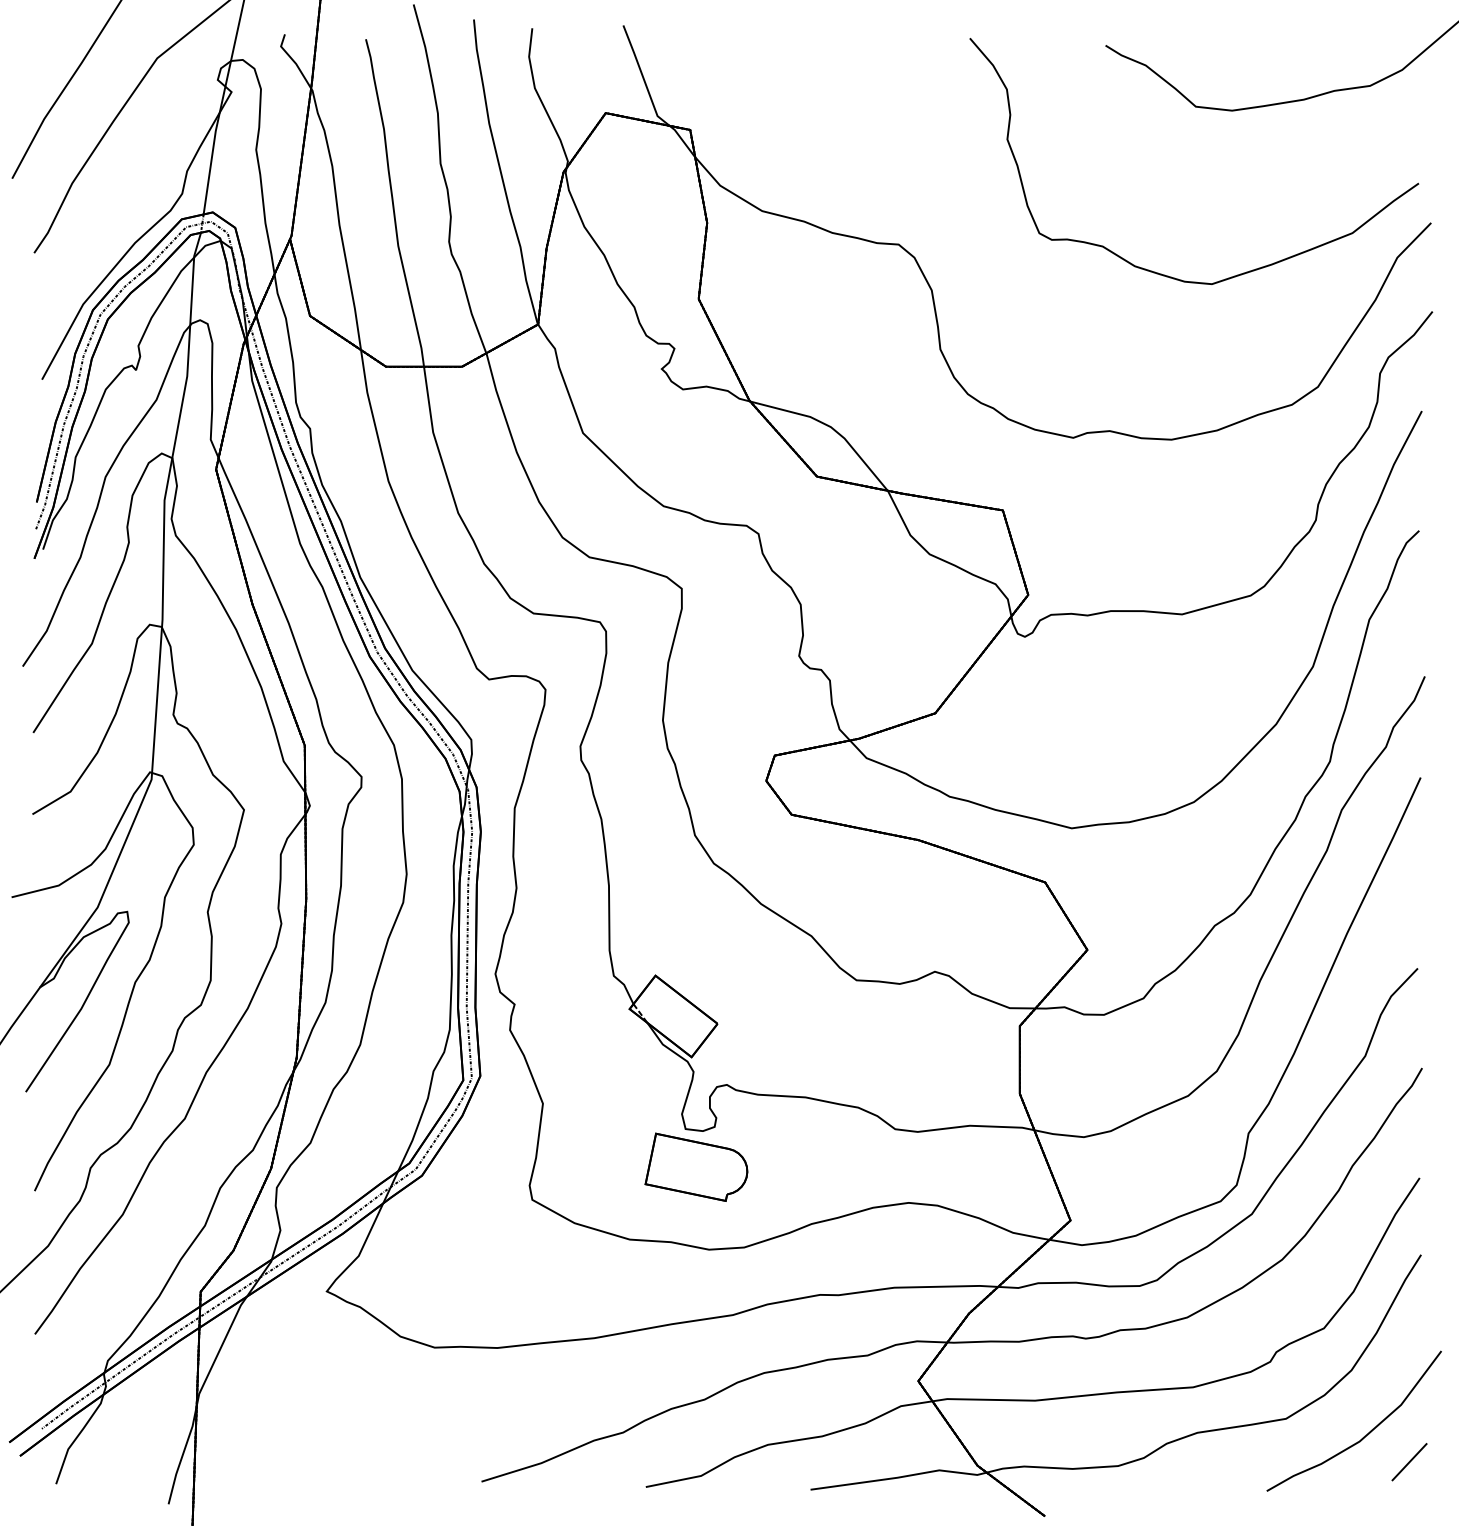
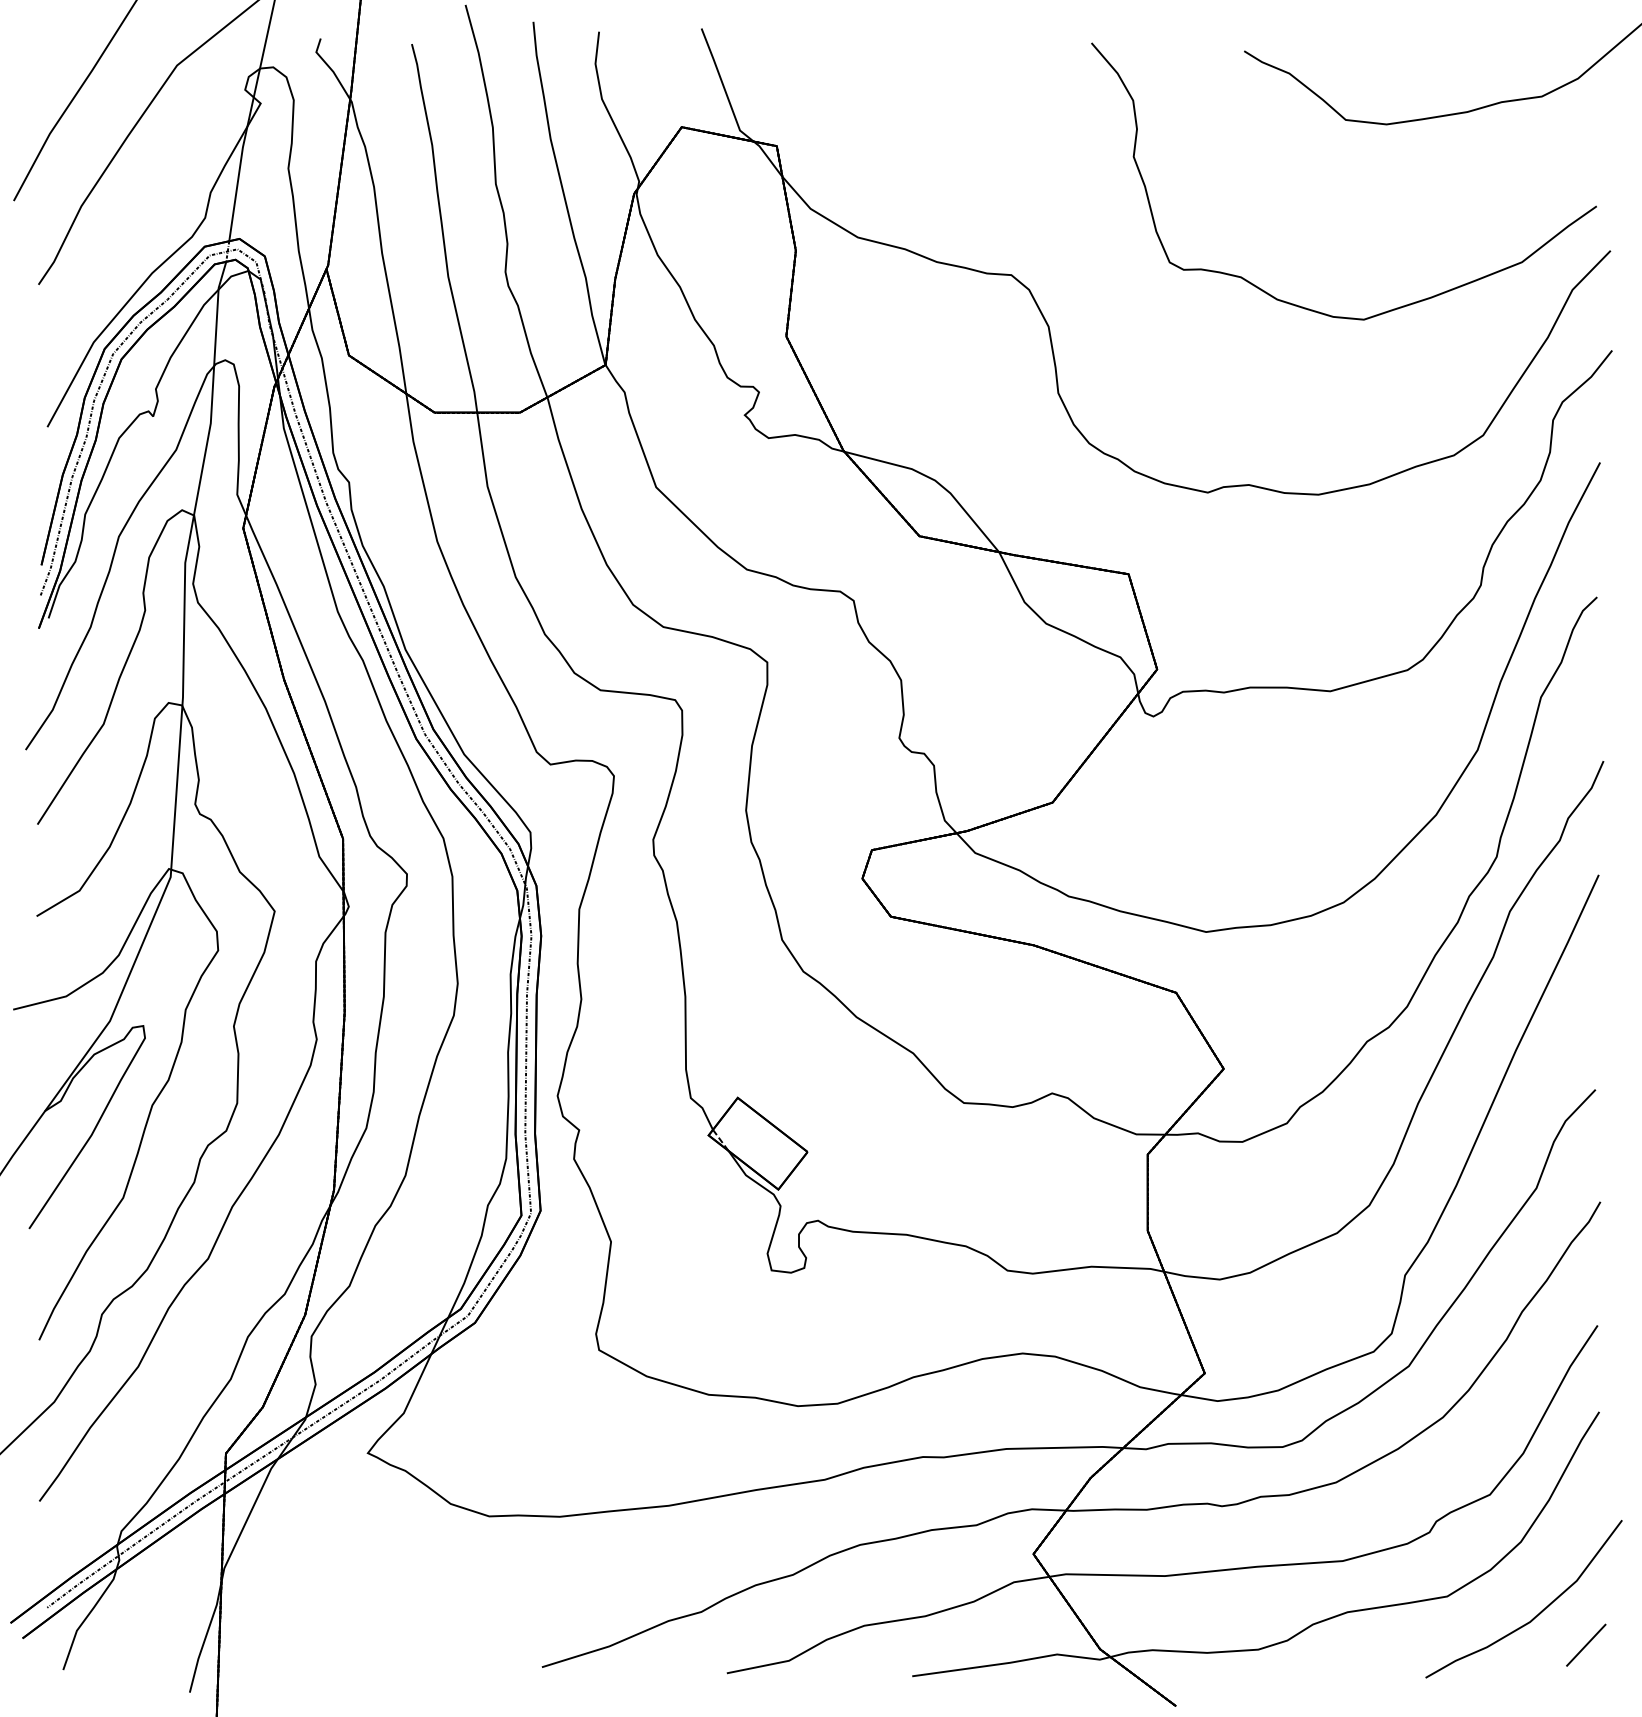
part: (696, 1166) -> (783, 1312), removed

